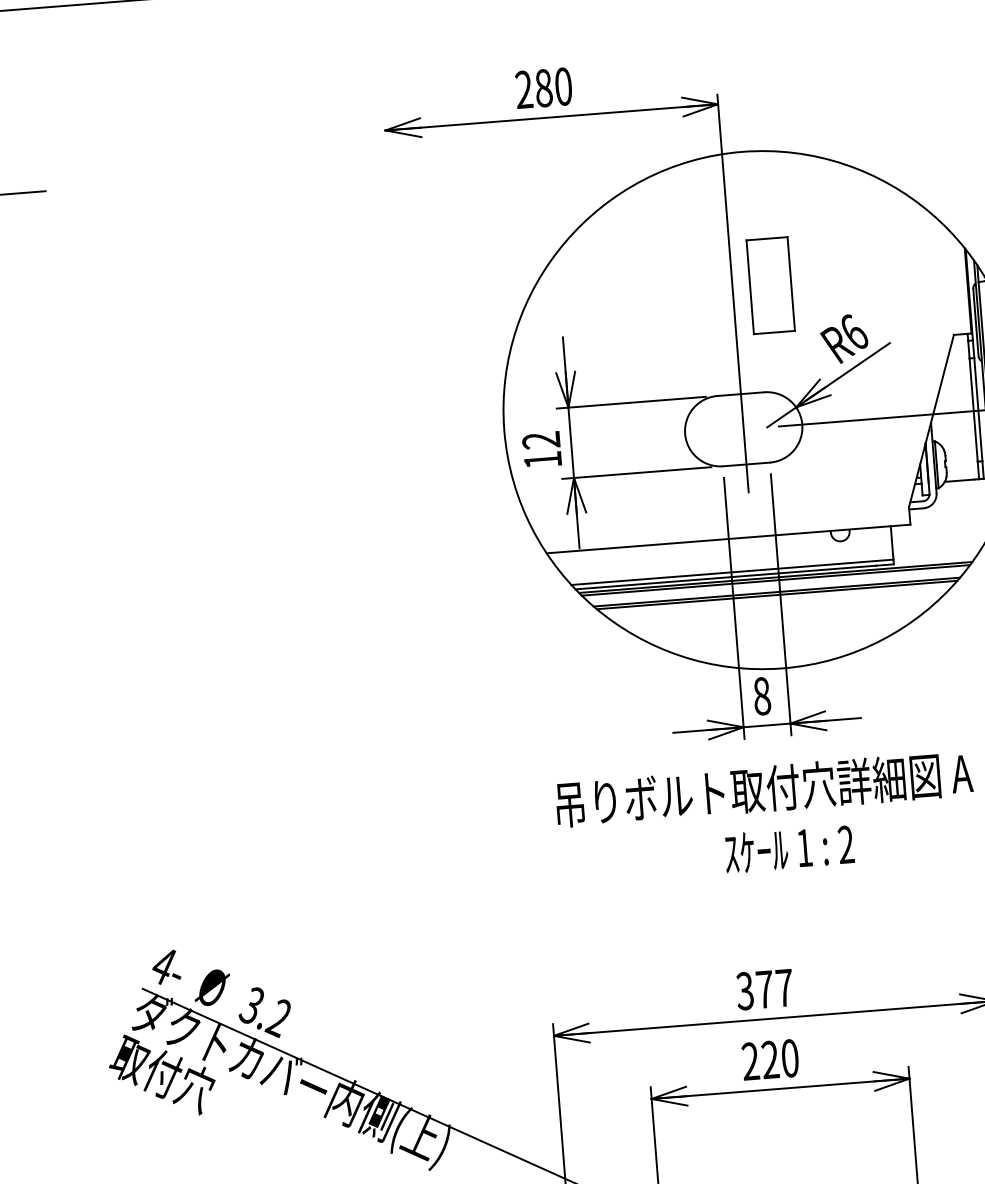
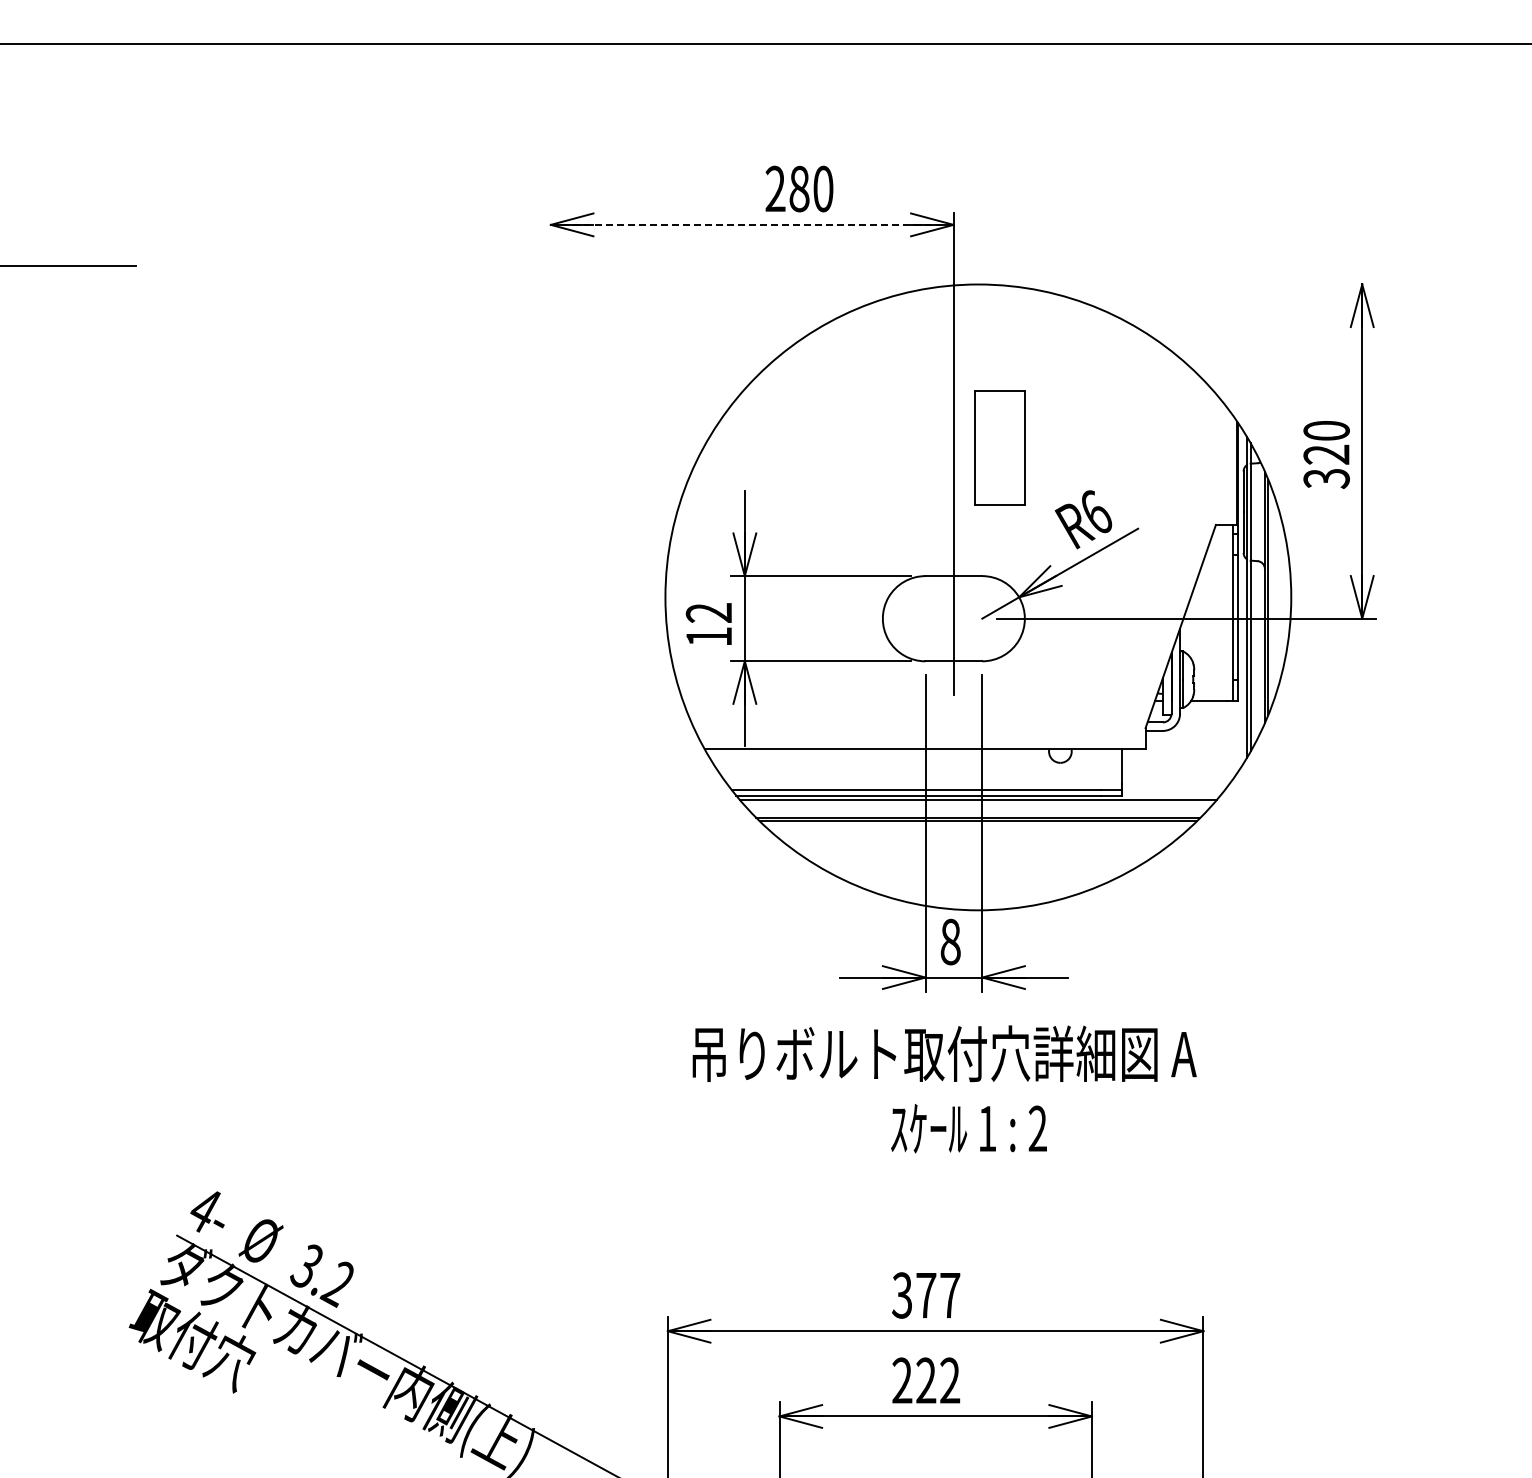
text: (543, 87) -> (799, 188), moved
line: (551, 117) -> (751, 224), solid -> dashed
line: (776, 580) -> (978, 803), removed
text: (790, 1058) -> (950, 1380), 220 -> 222

